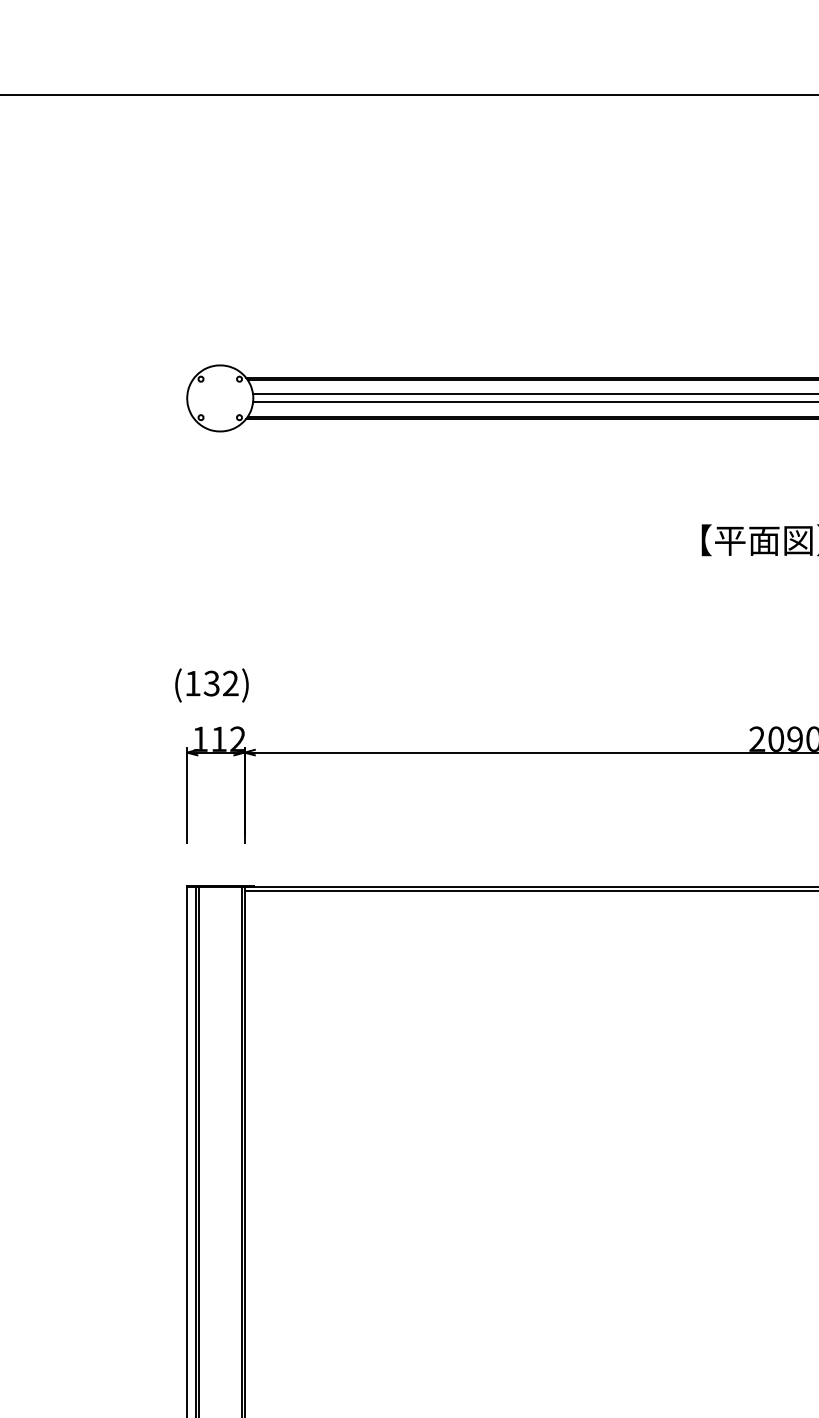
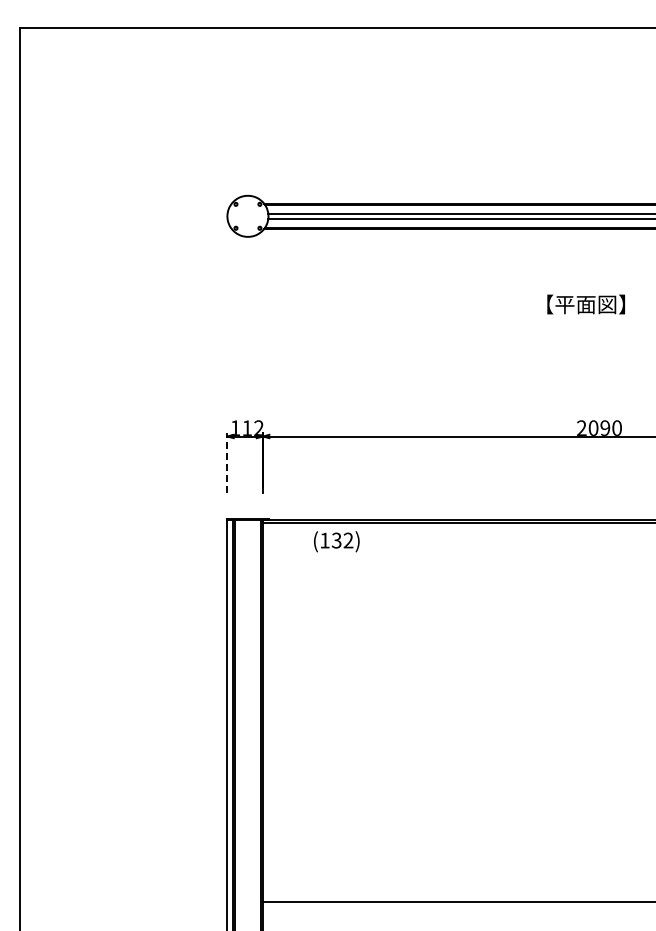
text: (211, 685) -> (336, 541), moved
line: (187, 796) -> (227, 463), solid -> dashed

